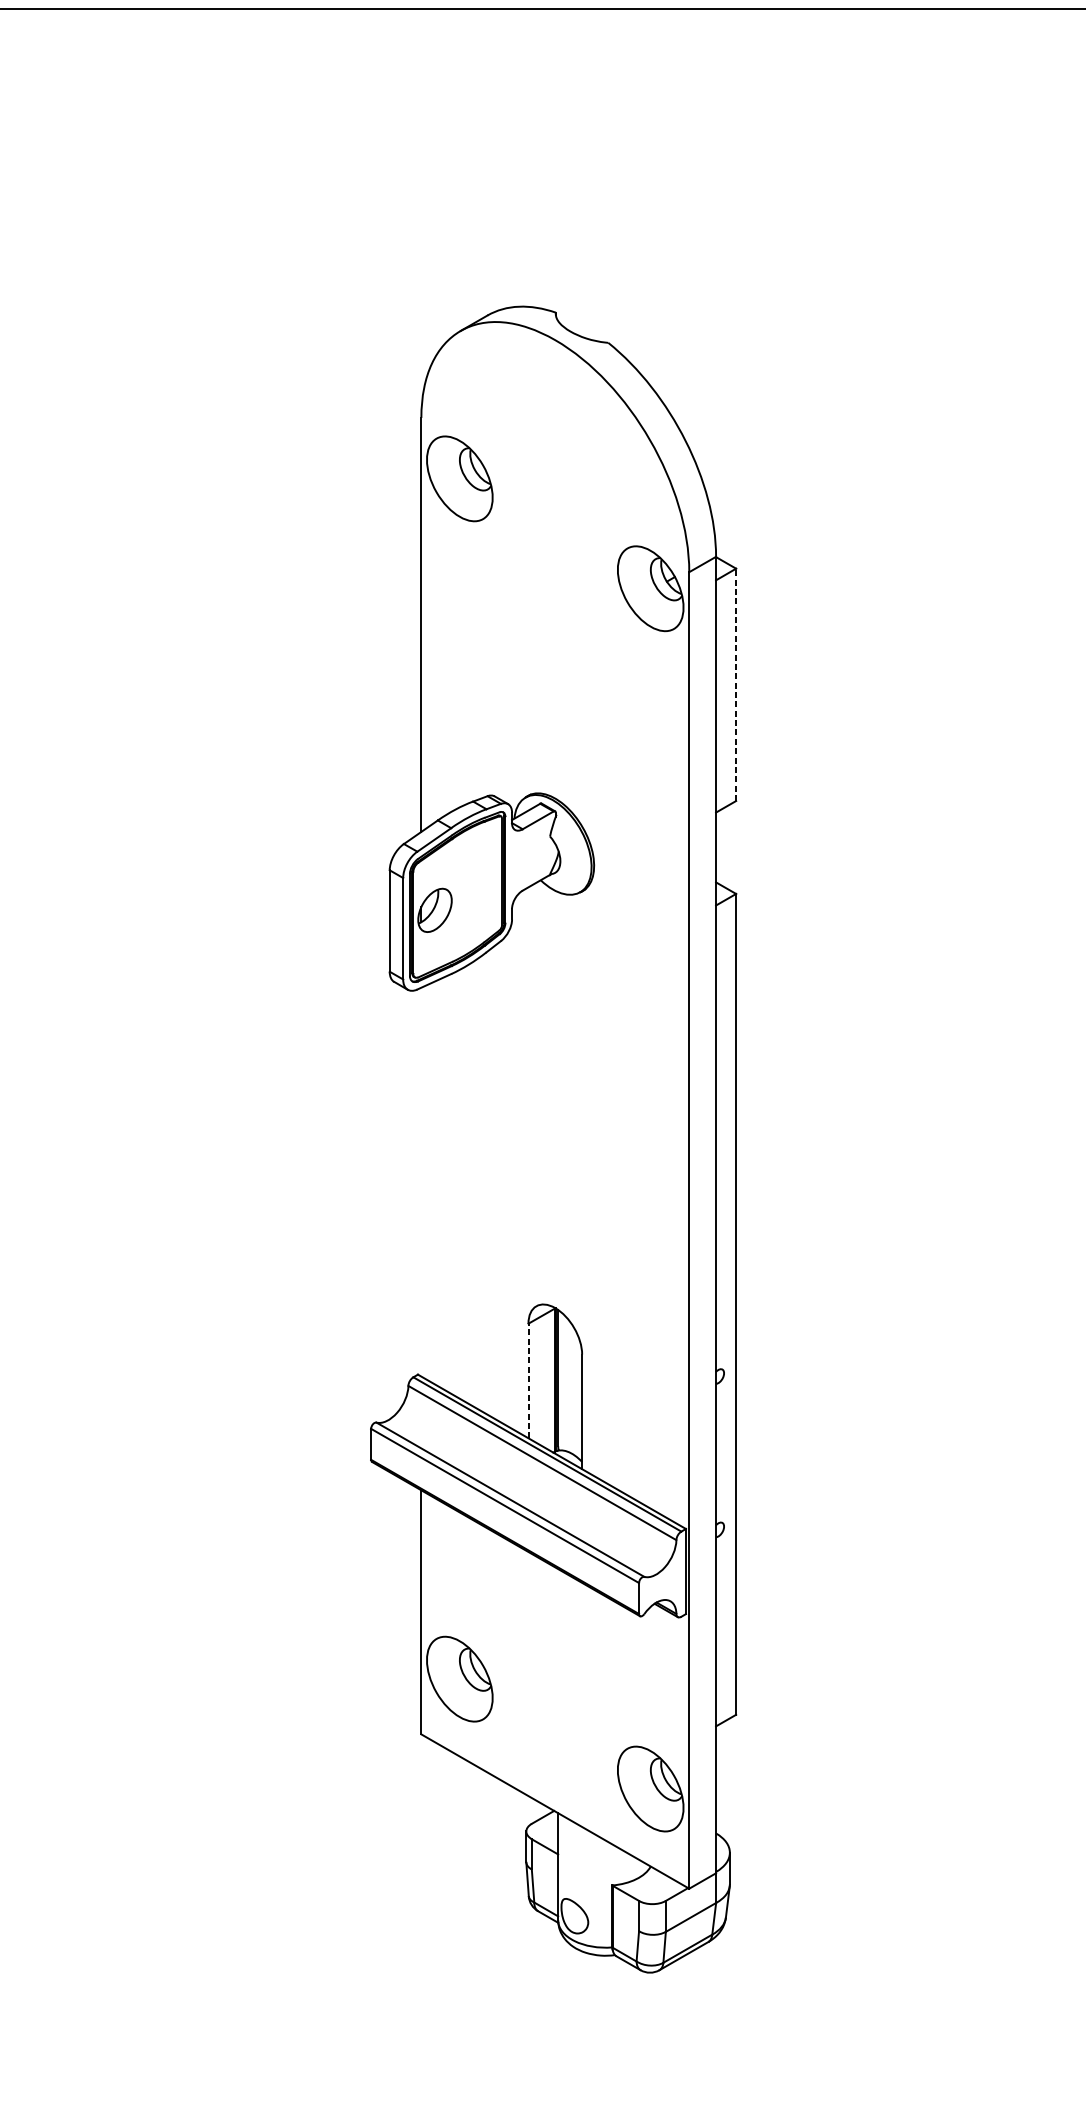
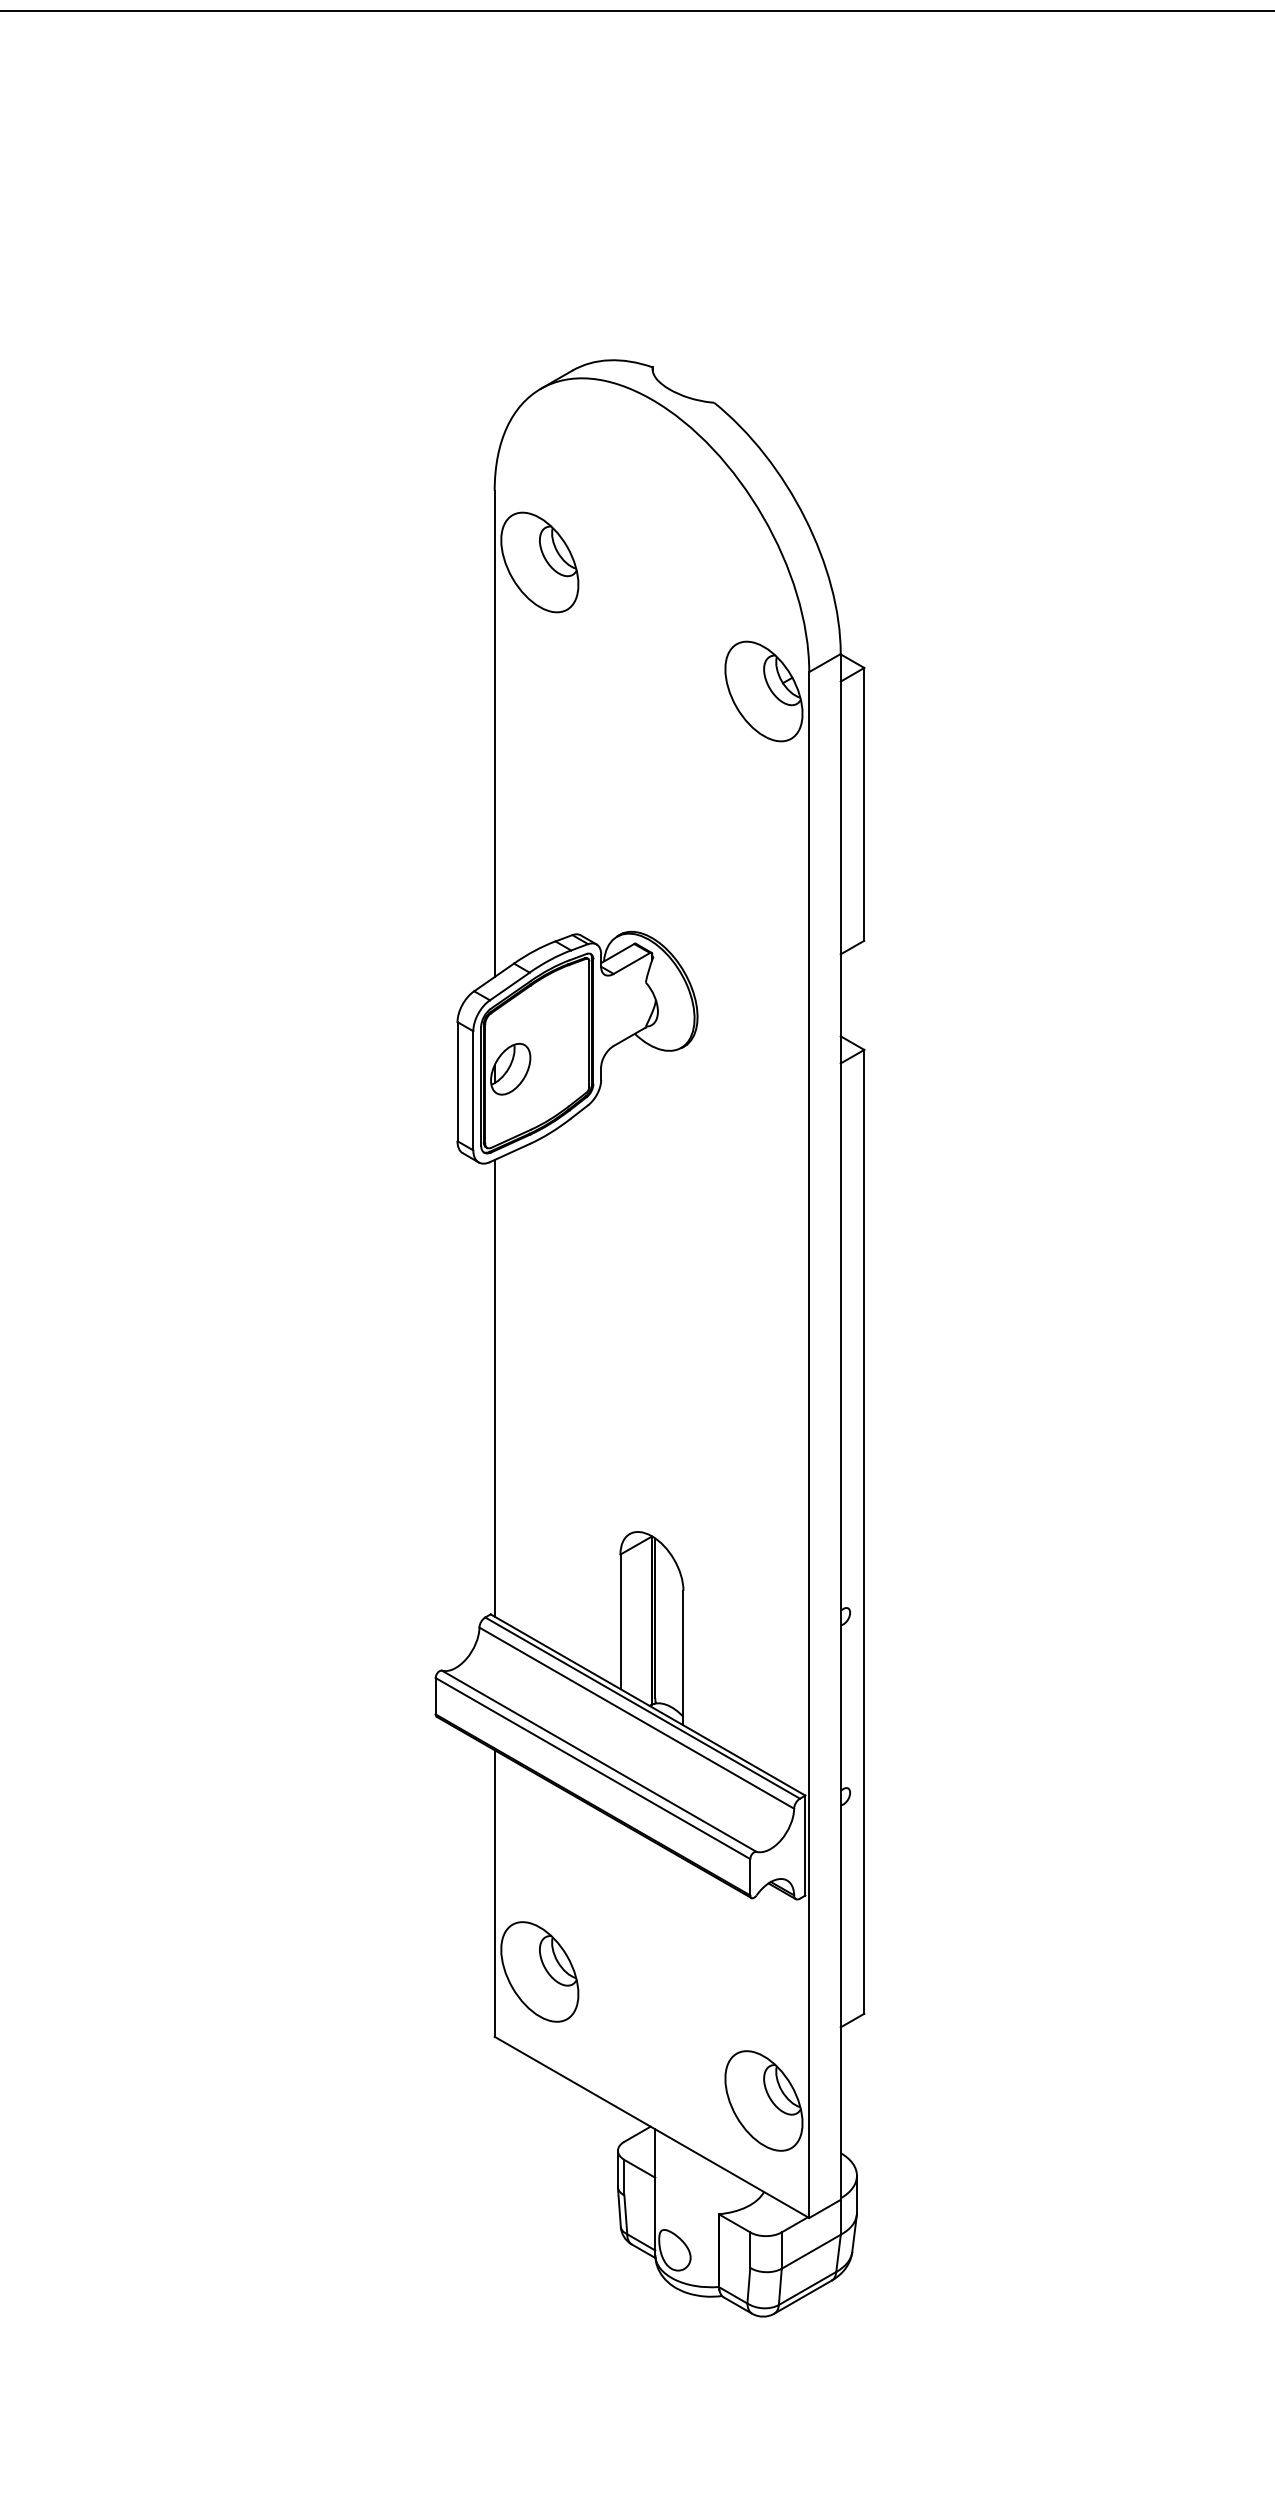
line: (736, 684) -> (864, 803), dashed -> solid
line: (421, 1182) -> (494, 1388), added
line: (528, 1380) -> (620, 1621), dashed -> solid

